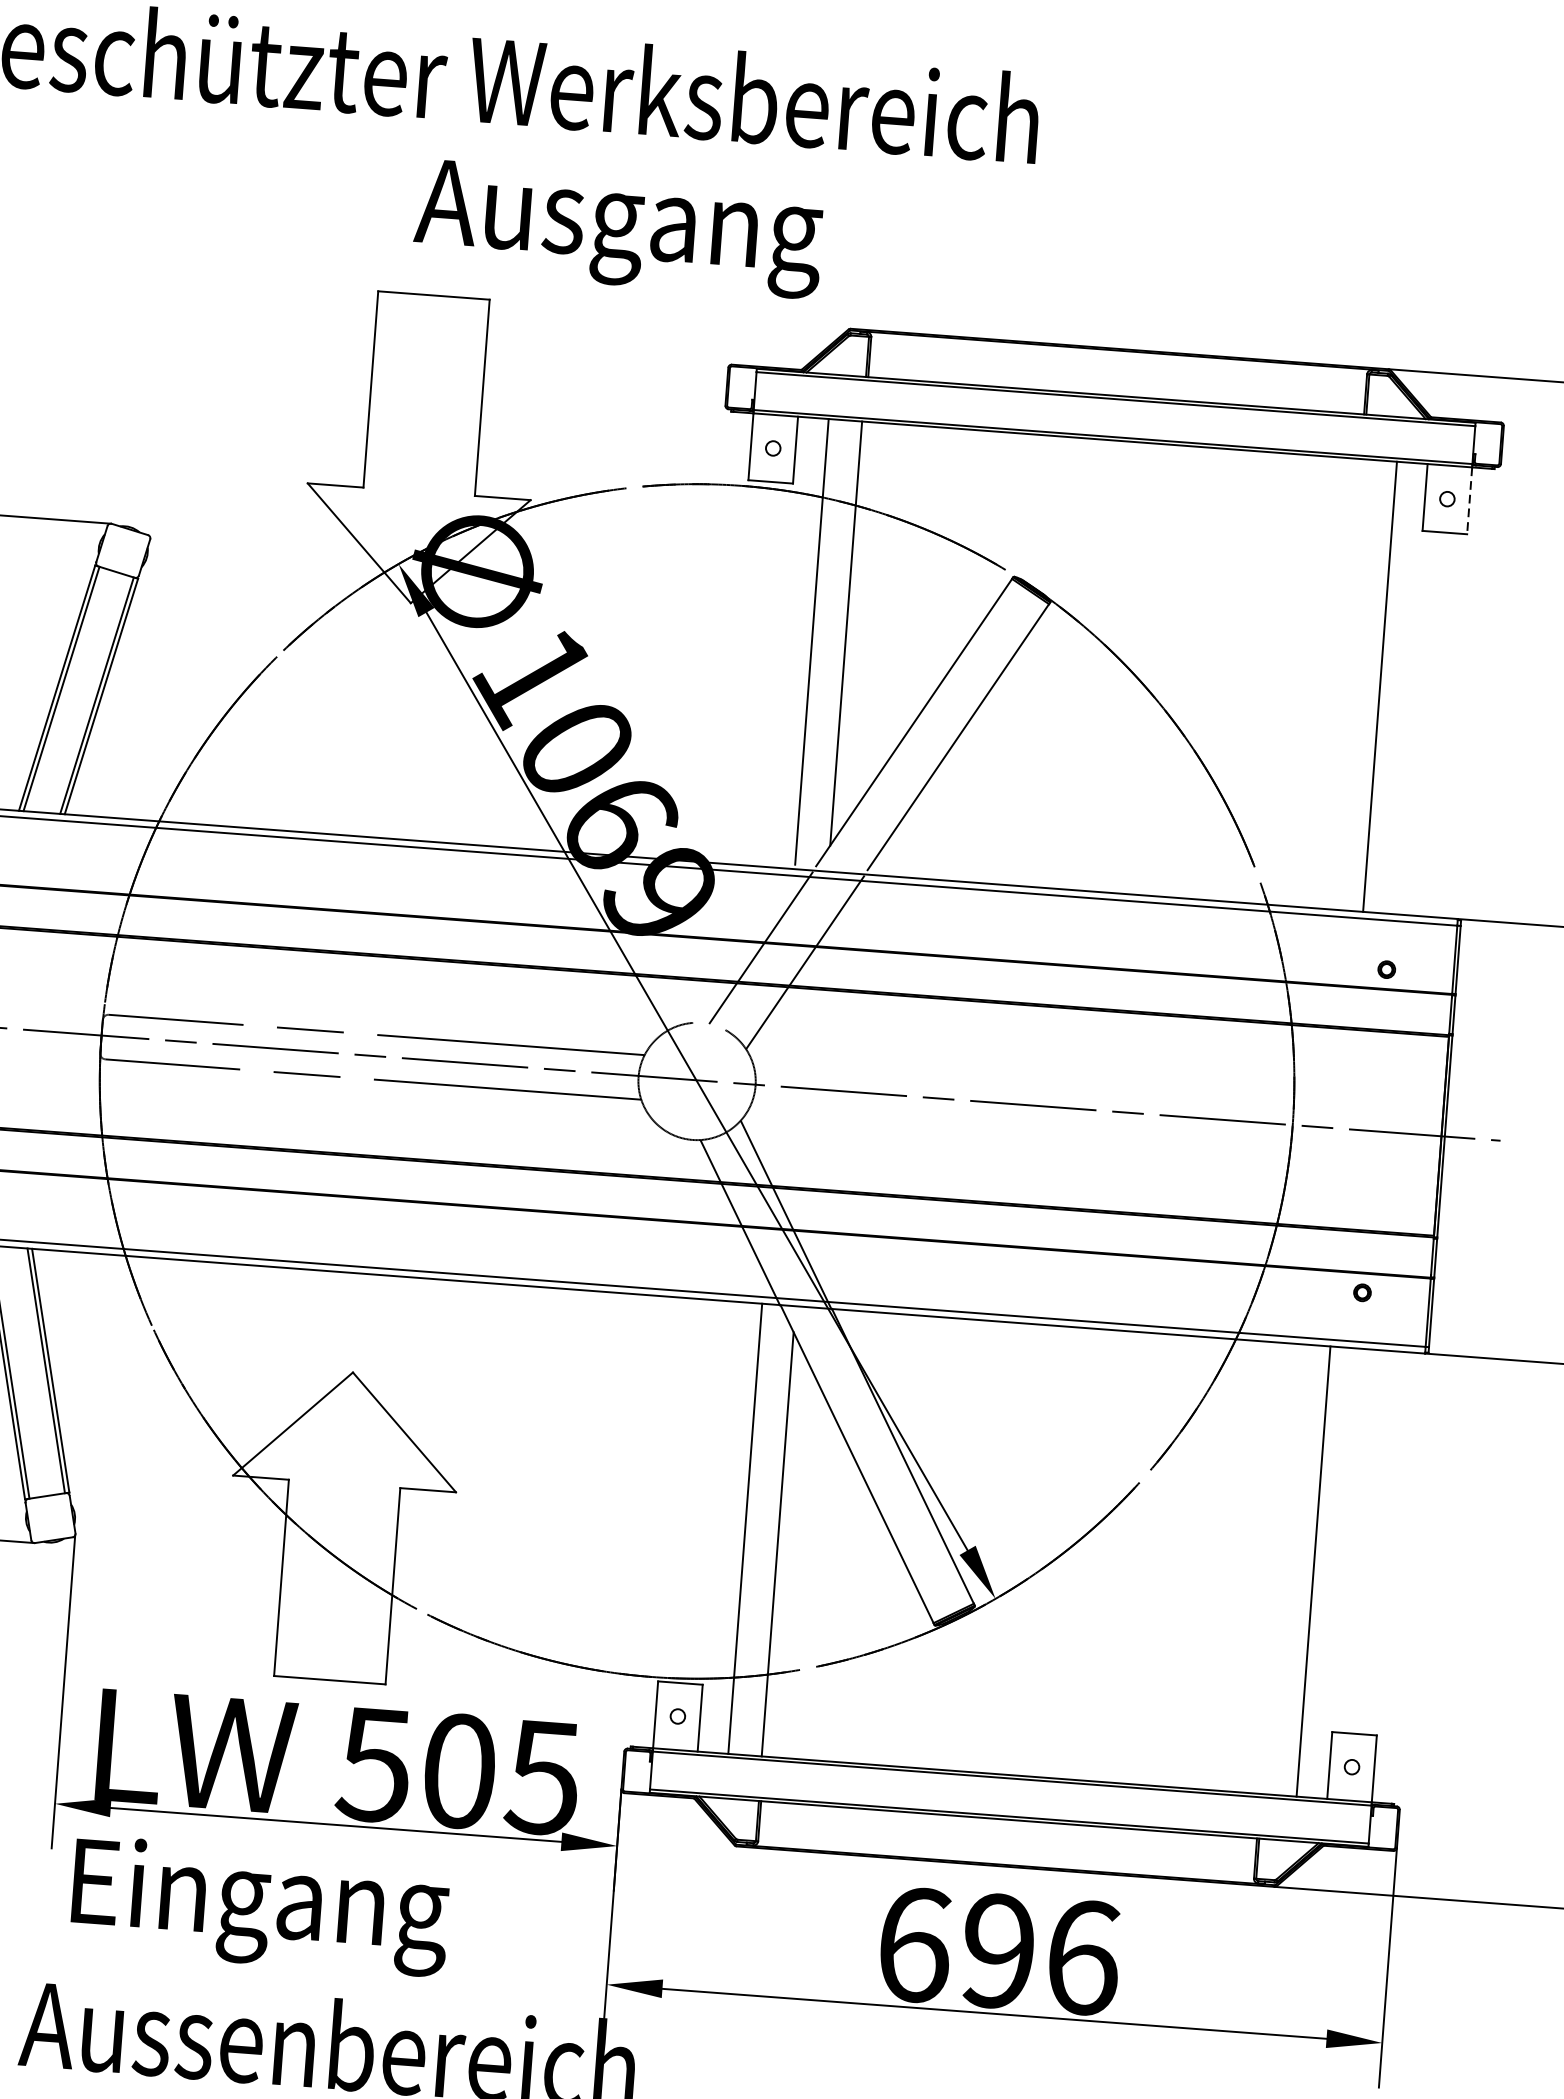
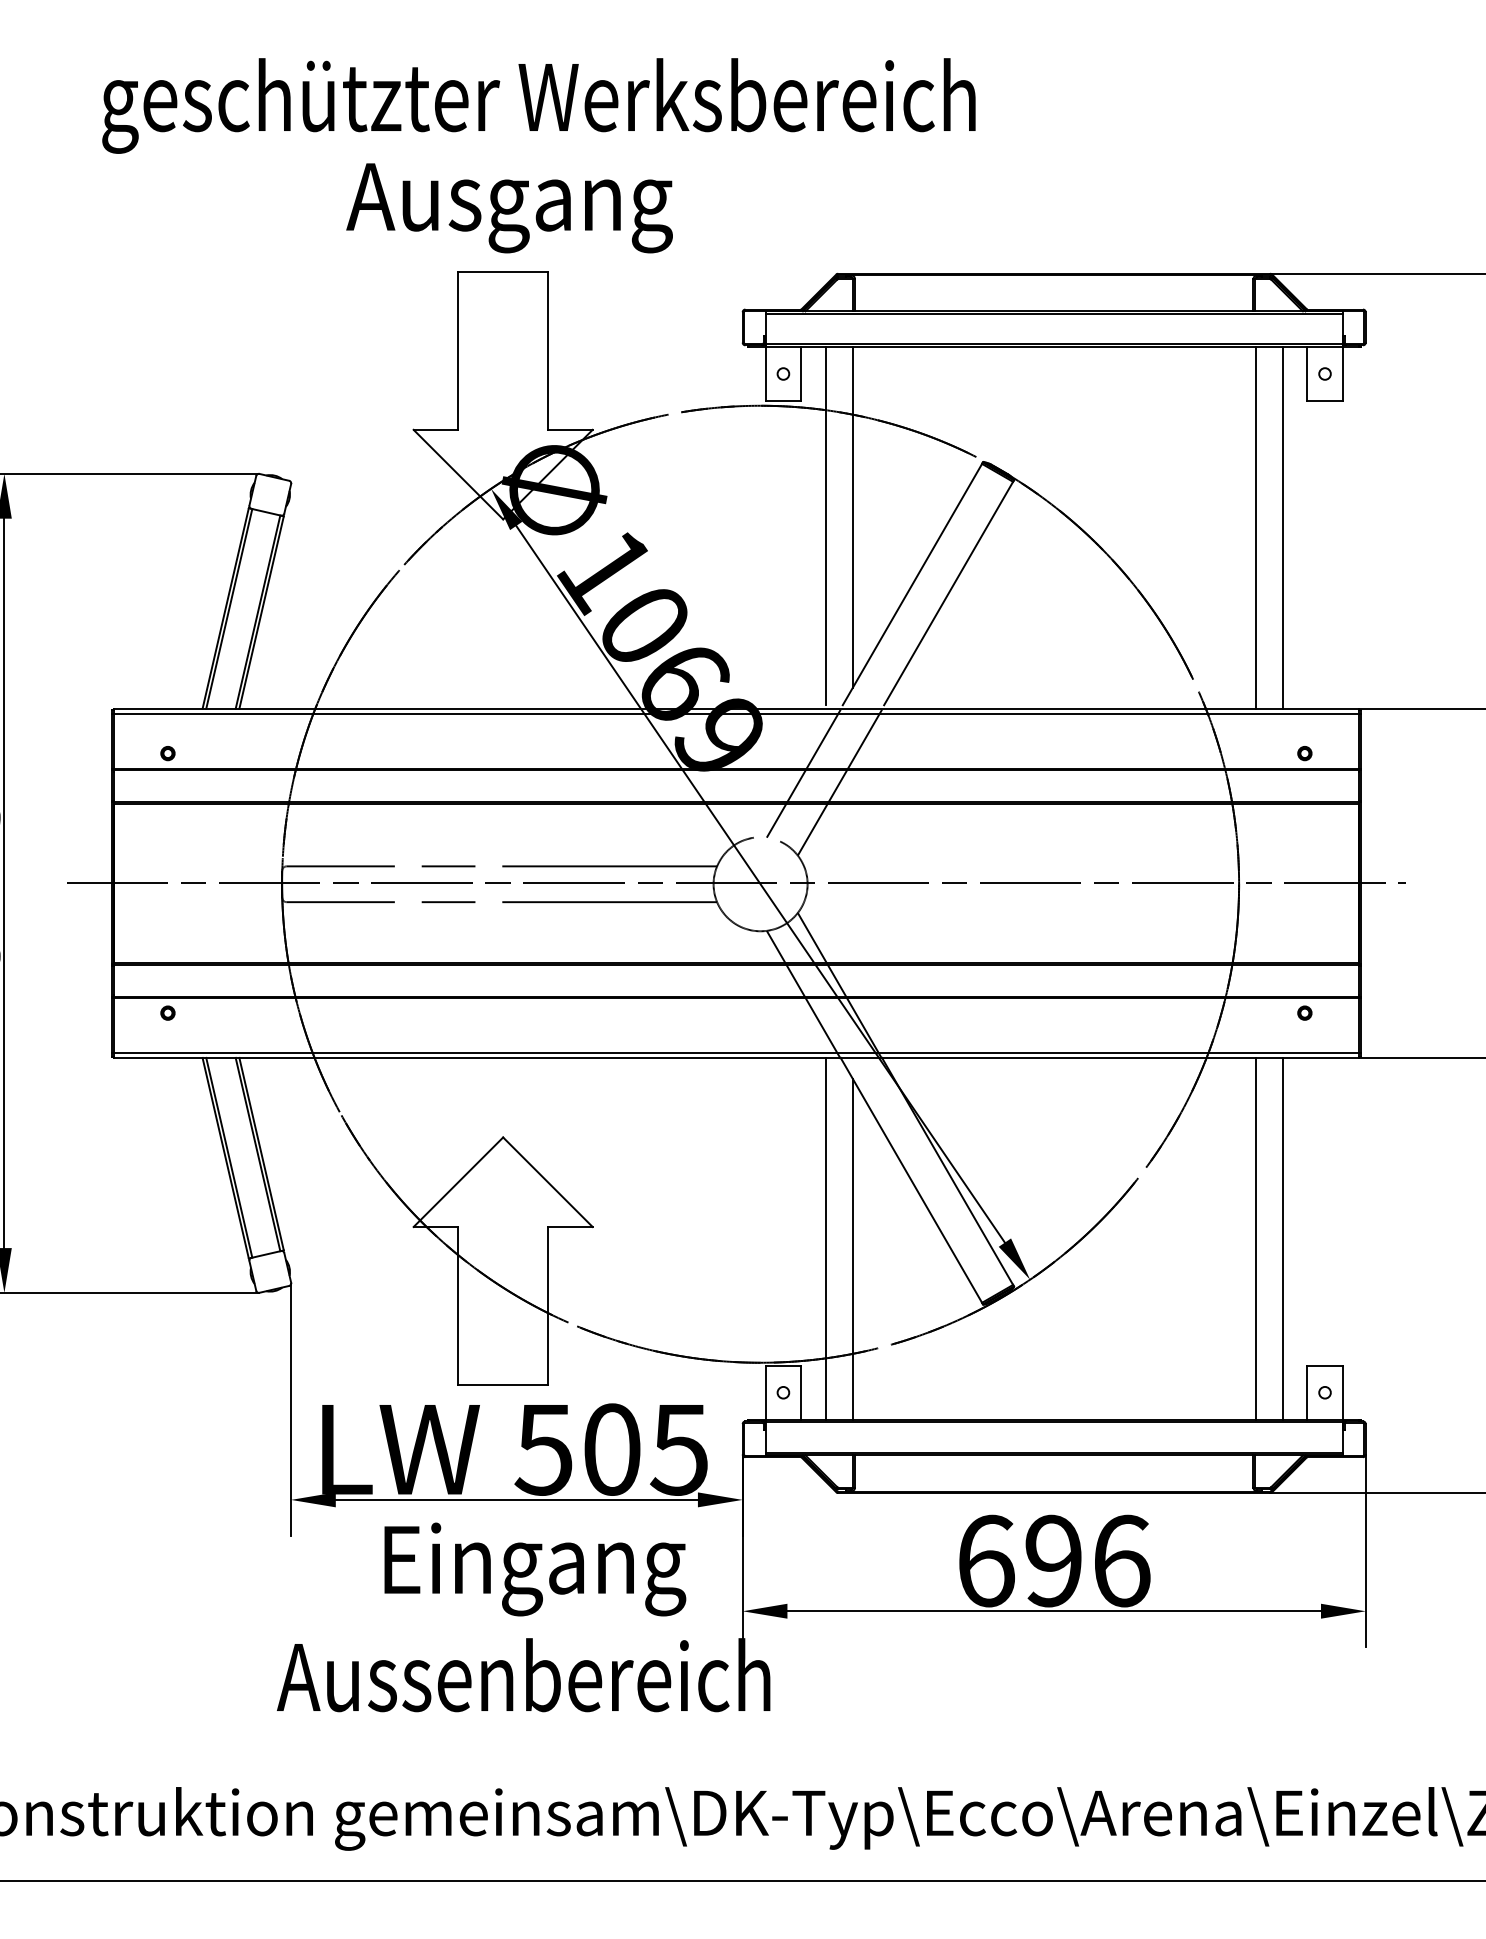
text: (618, 229) -> (509, 208), moved
line: (1469, 501) -> (1342, 374), dashed -> solid
line: (1346, 683) -> (1255, 527), added
line: (1279, 1568) -> (1255, 1238), added
text: (260, 1906) -> (535, 1569), moved

